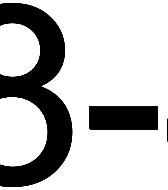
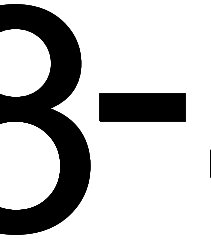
part: (123, 117) -> (142, 106), moved

